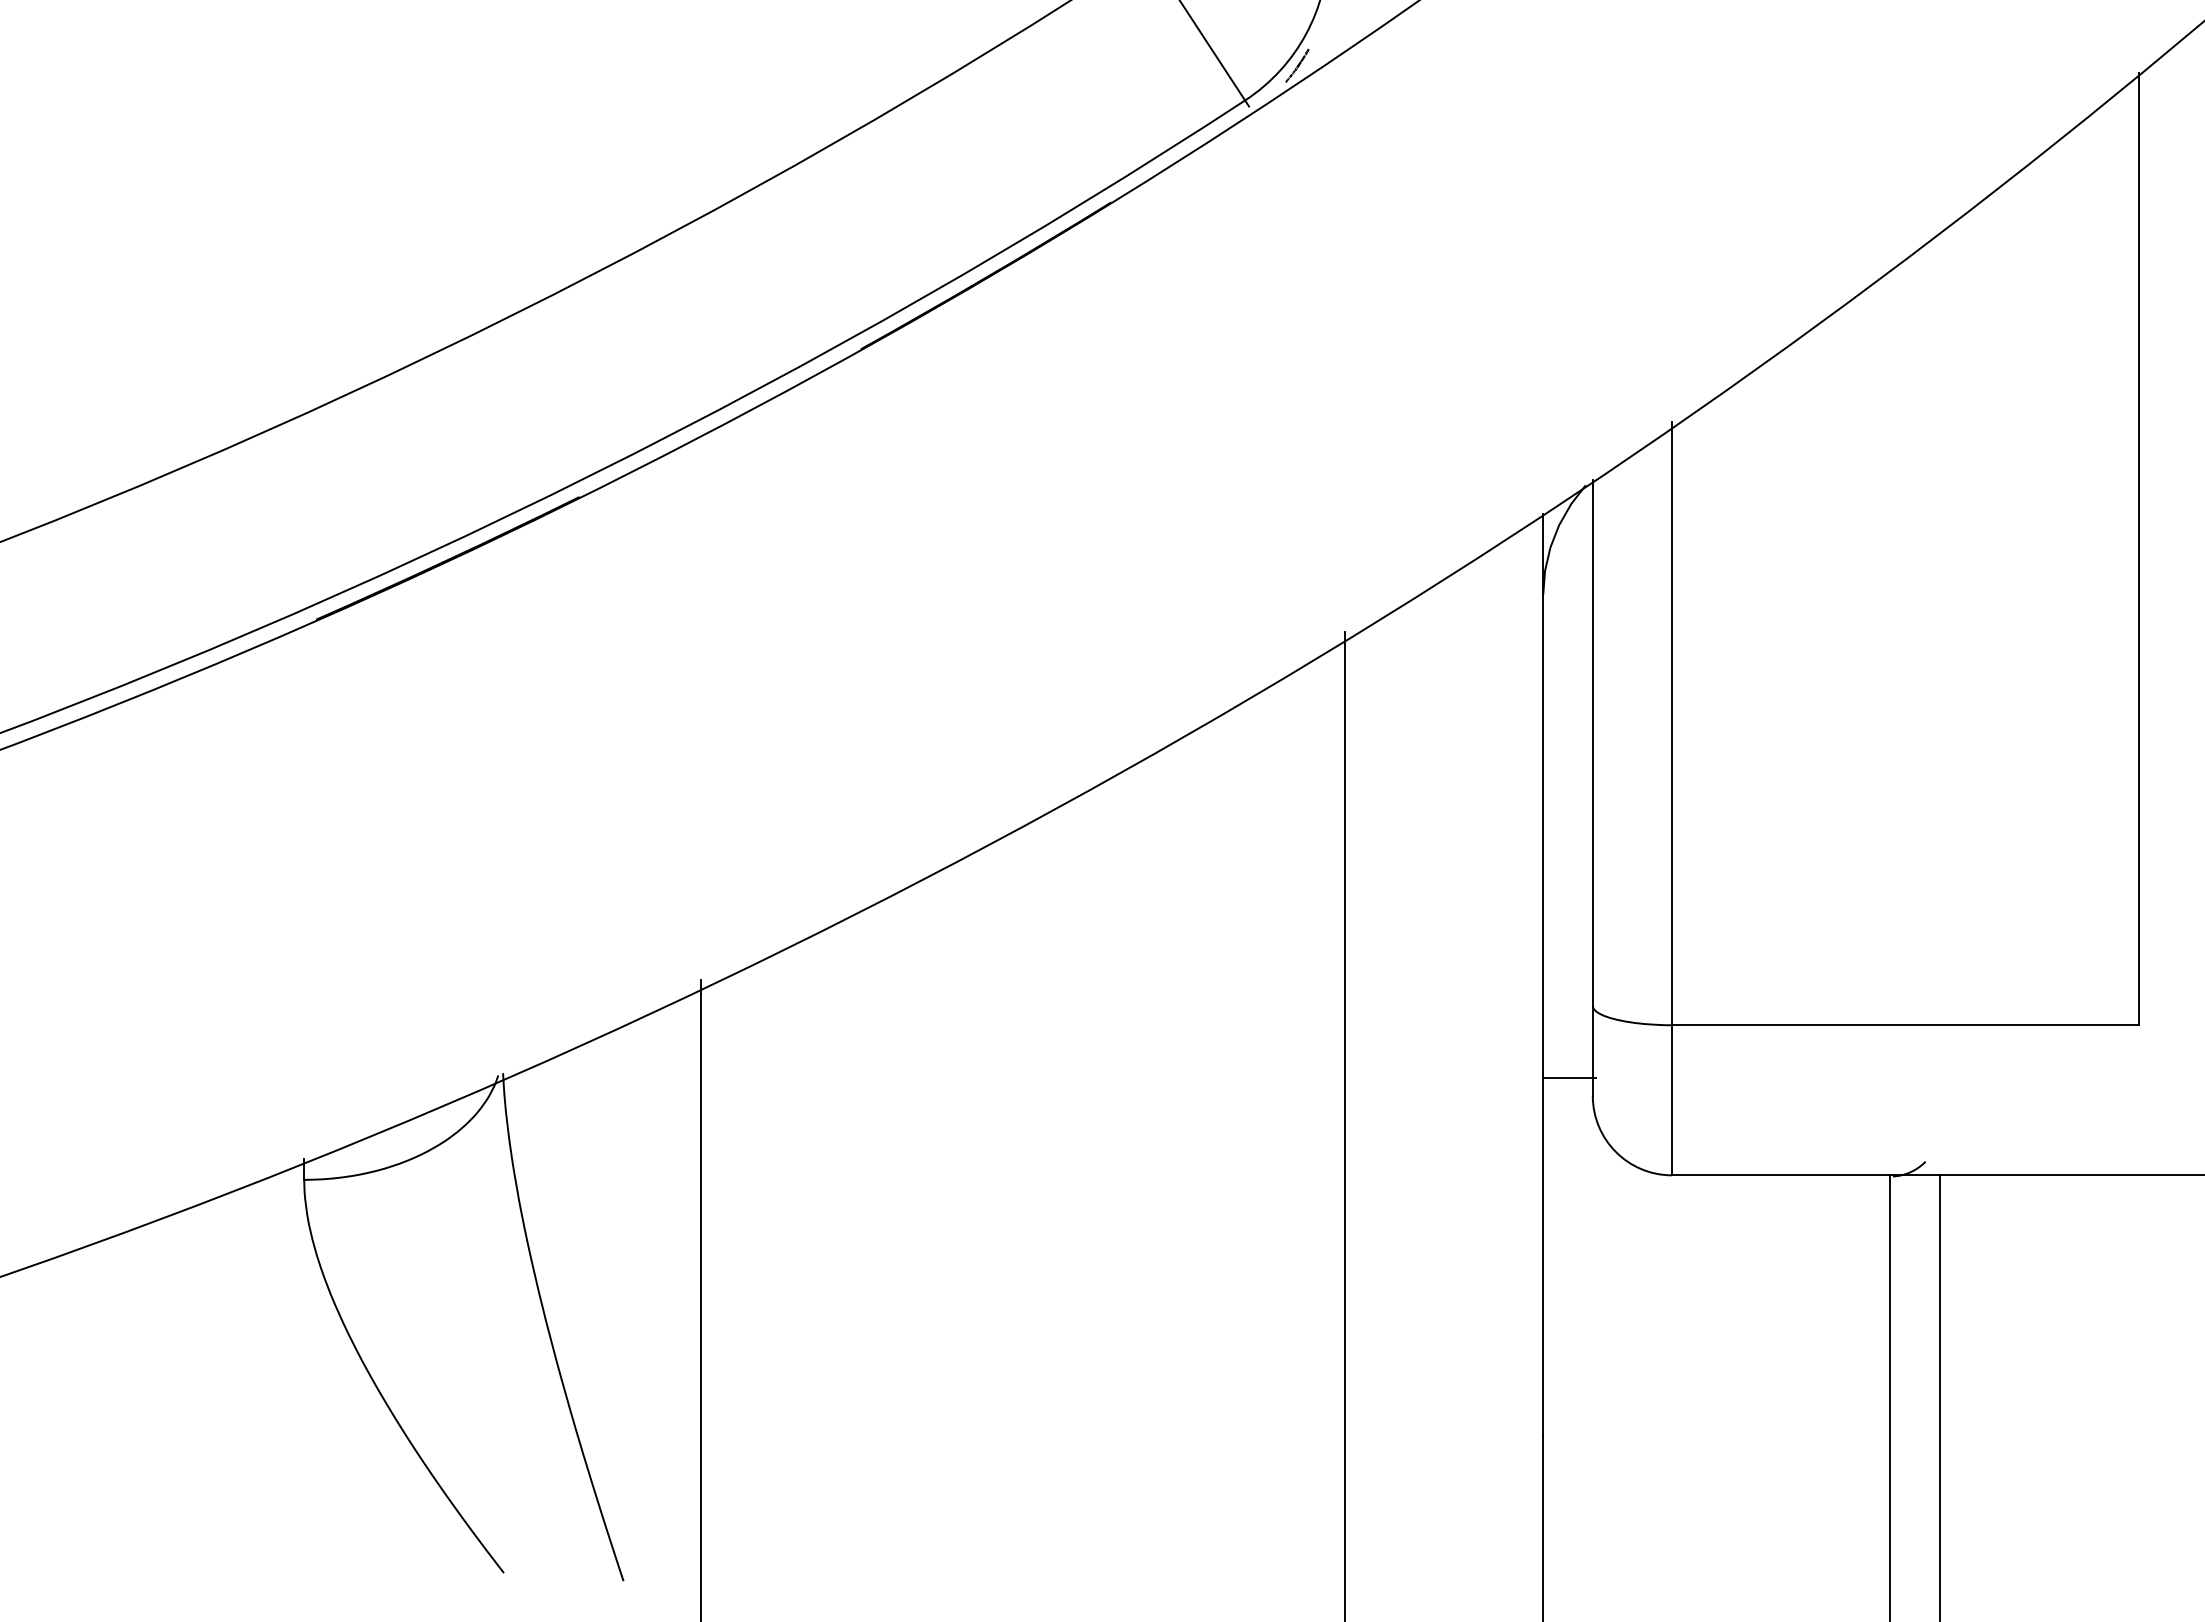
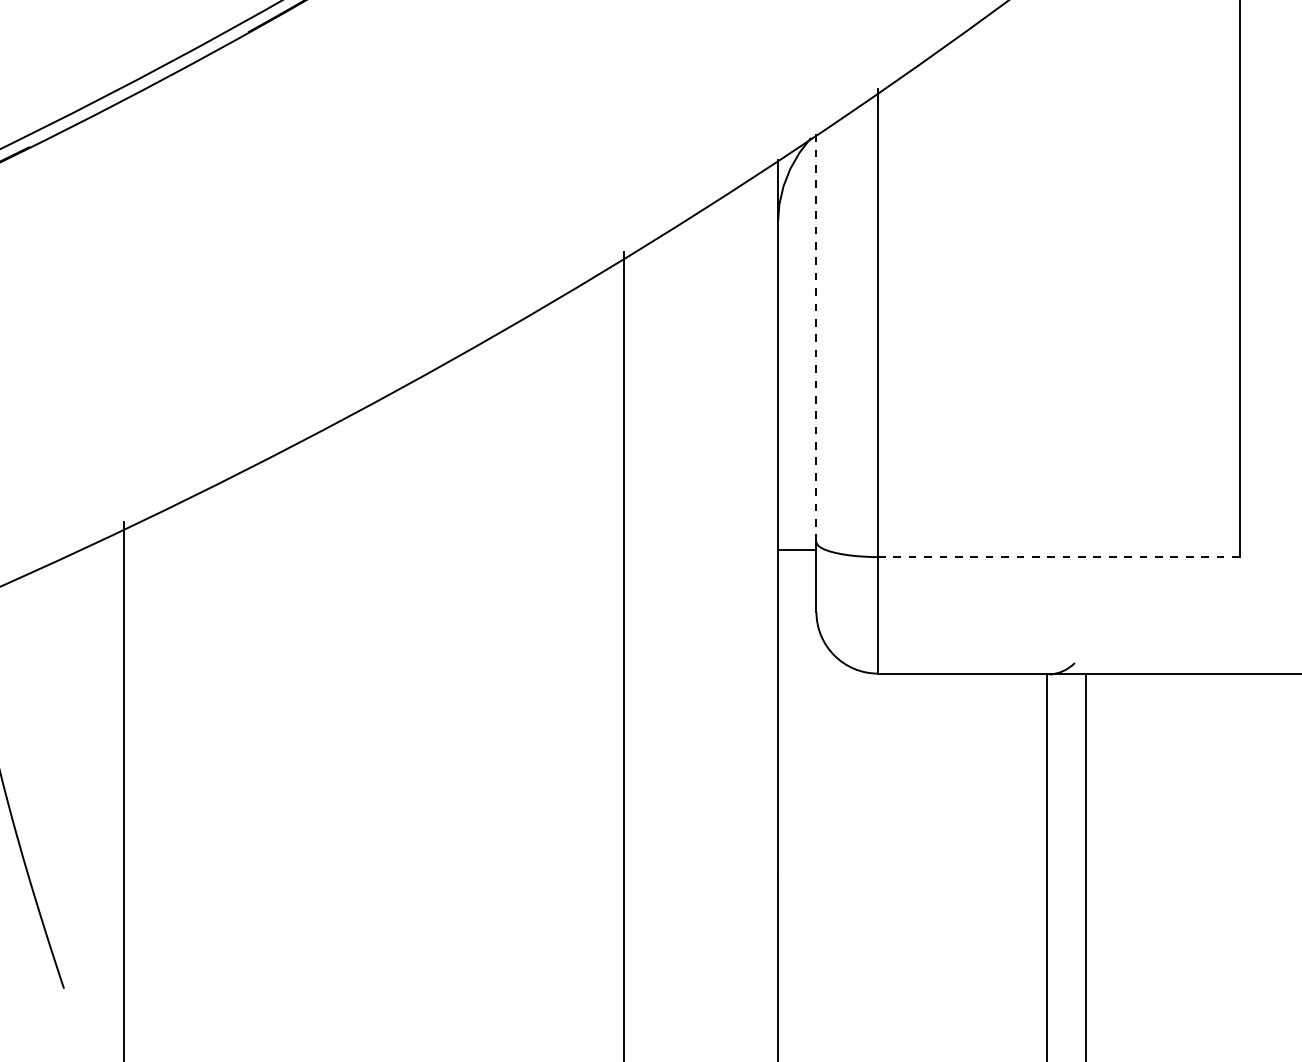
line: (1592, 742) -> (816, 337), solid -> dashed
line: (1905, 1025) -> (1059, 557), solid -> dashed
line: (1567, 1077) -> (796, 550), moved

